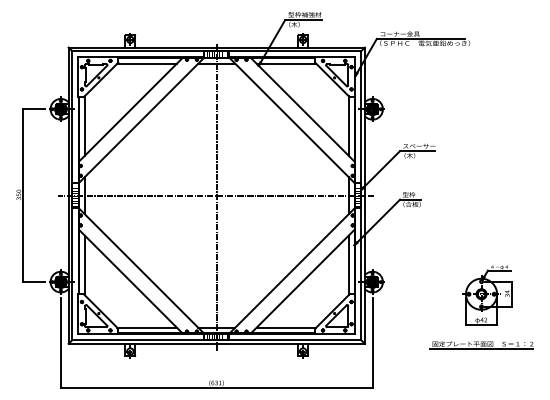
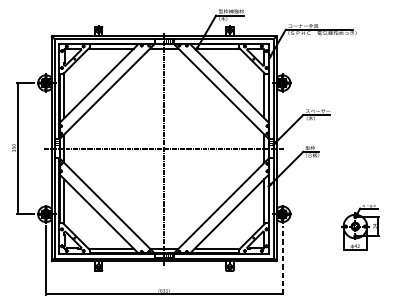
part: (487, 295) -> (359, 227), moved
line: (372, 342) -> (282, 260), solid -> dashed
part: (481, 345) -> (365, 262), removed

